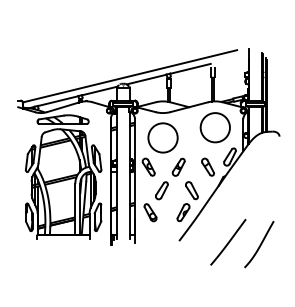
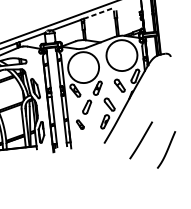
line: (190, 68) -> (98, 13), solid -> dashed
circle: (214, 127) -> (121, 55), size x1.4
circle: (162, 137) -> (83, 67), size x1.4
part: (150, 212) -> (80, 124), size x0.7
curve: (260, 244) -> (167, 149), moved

